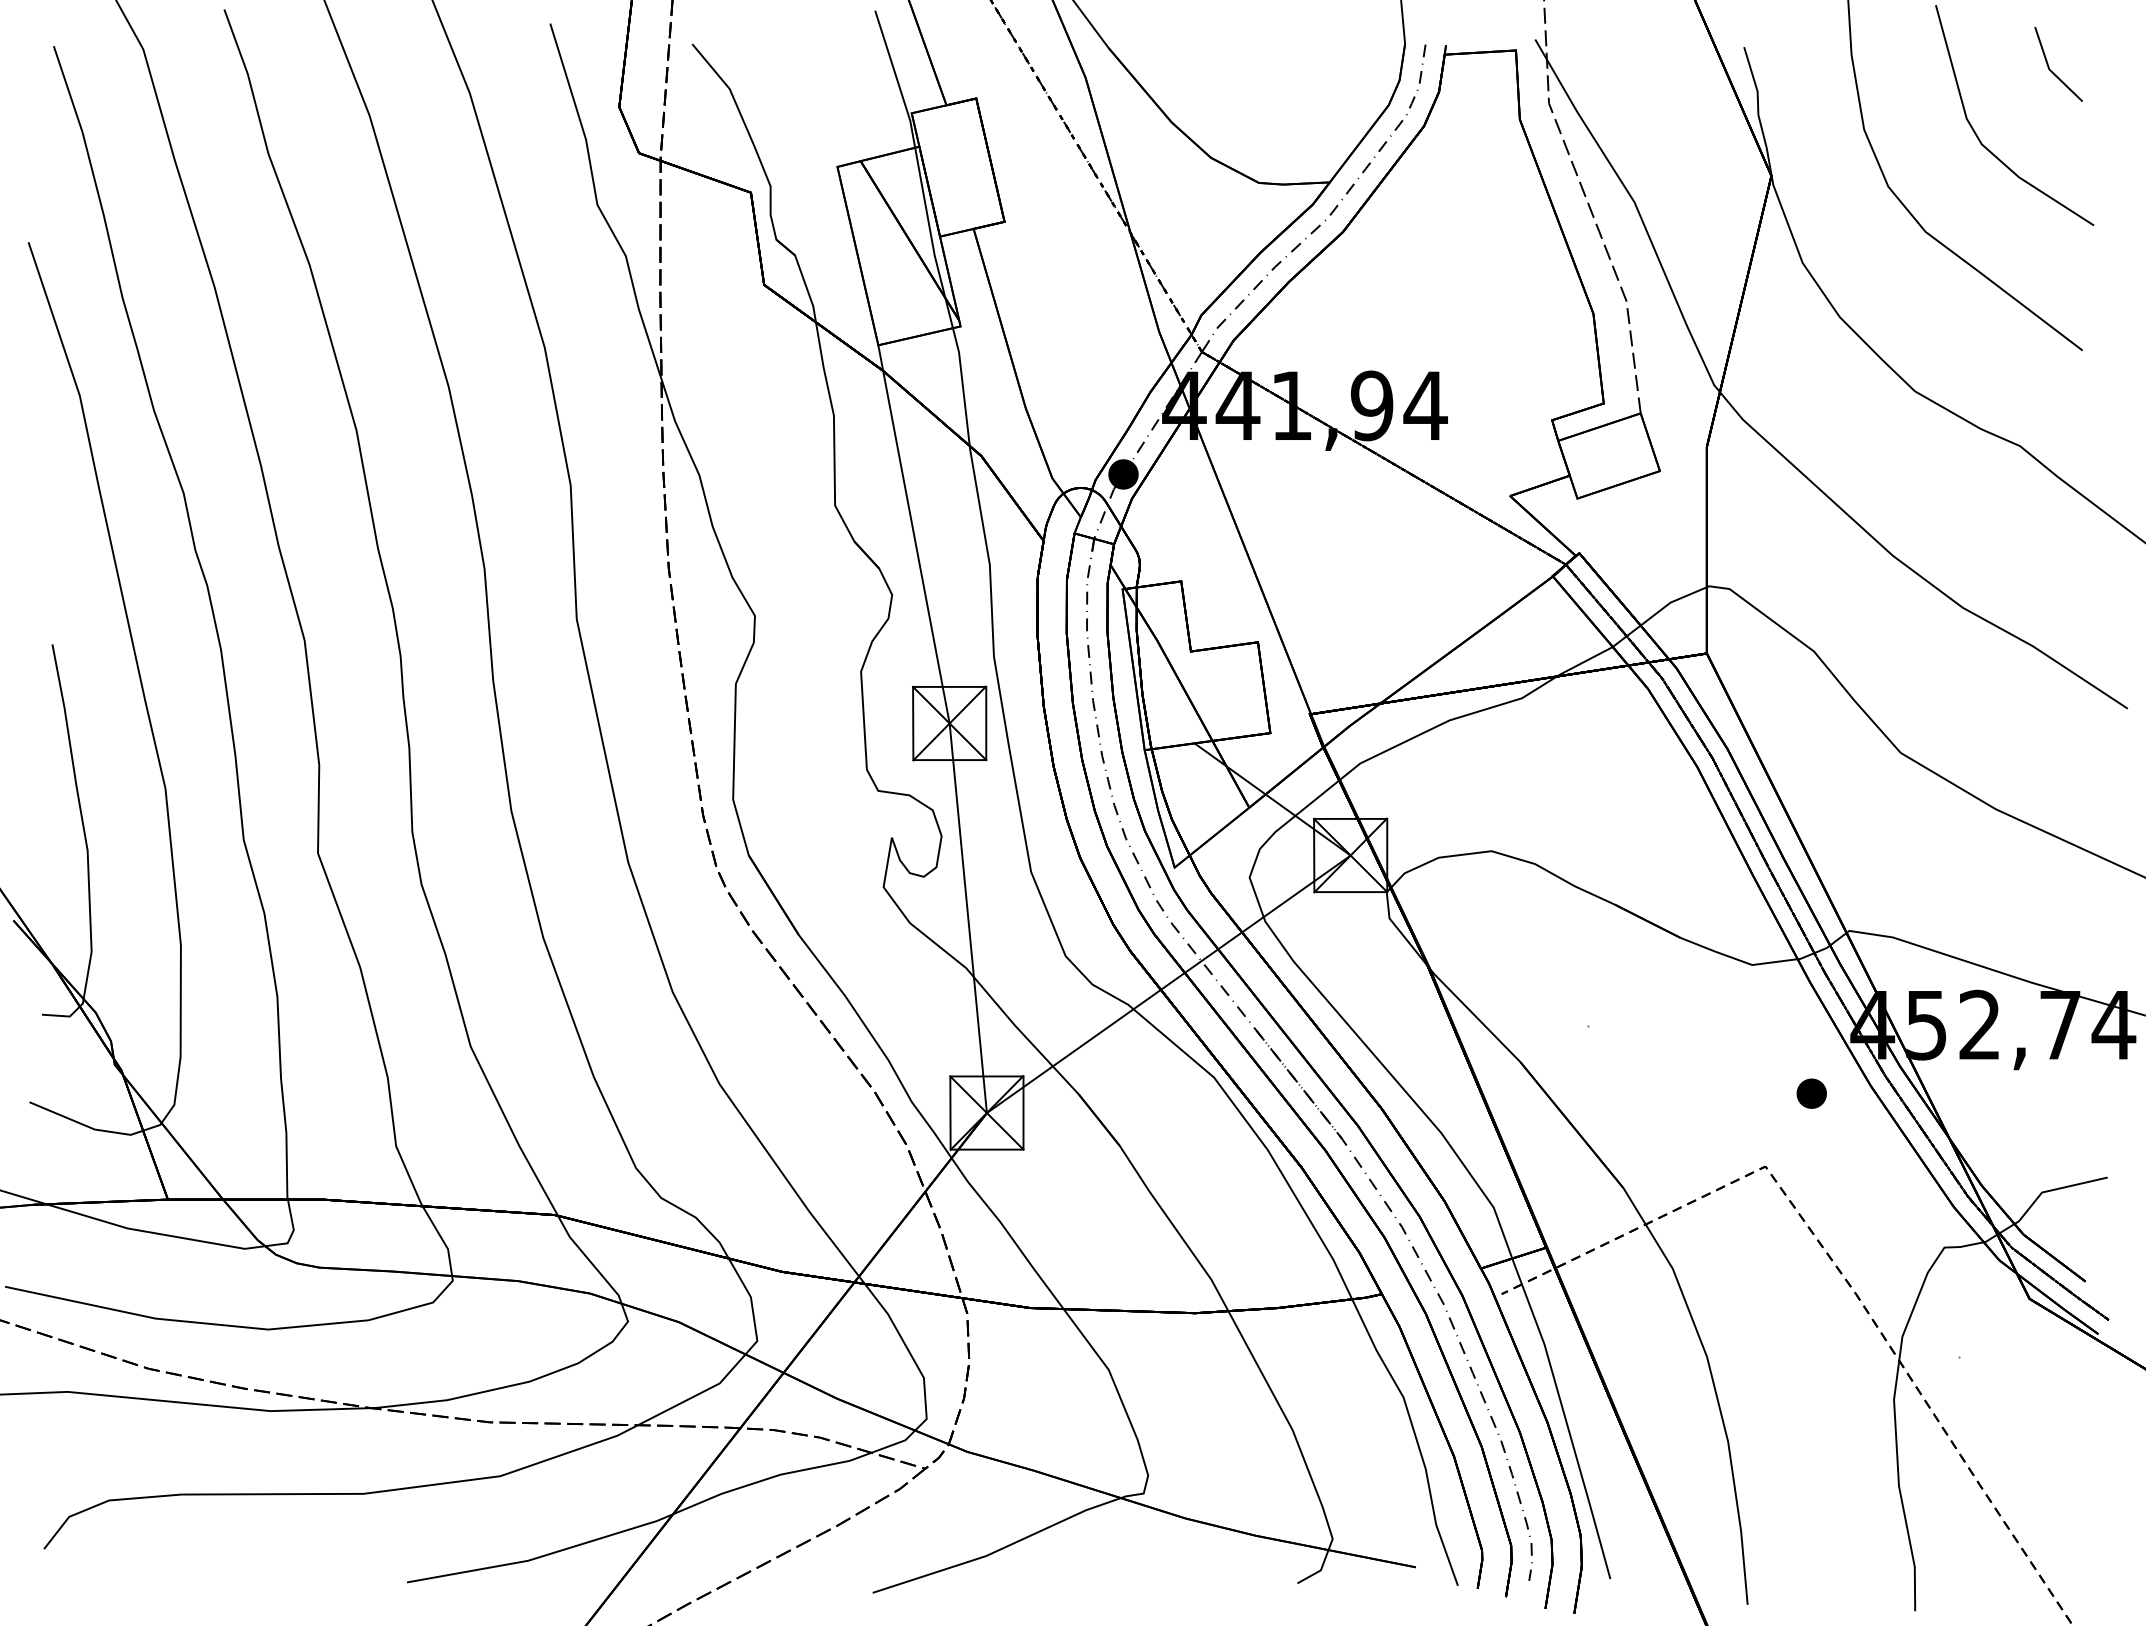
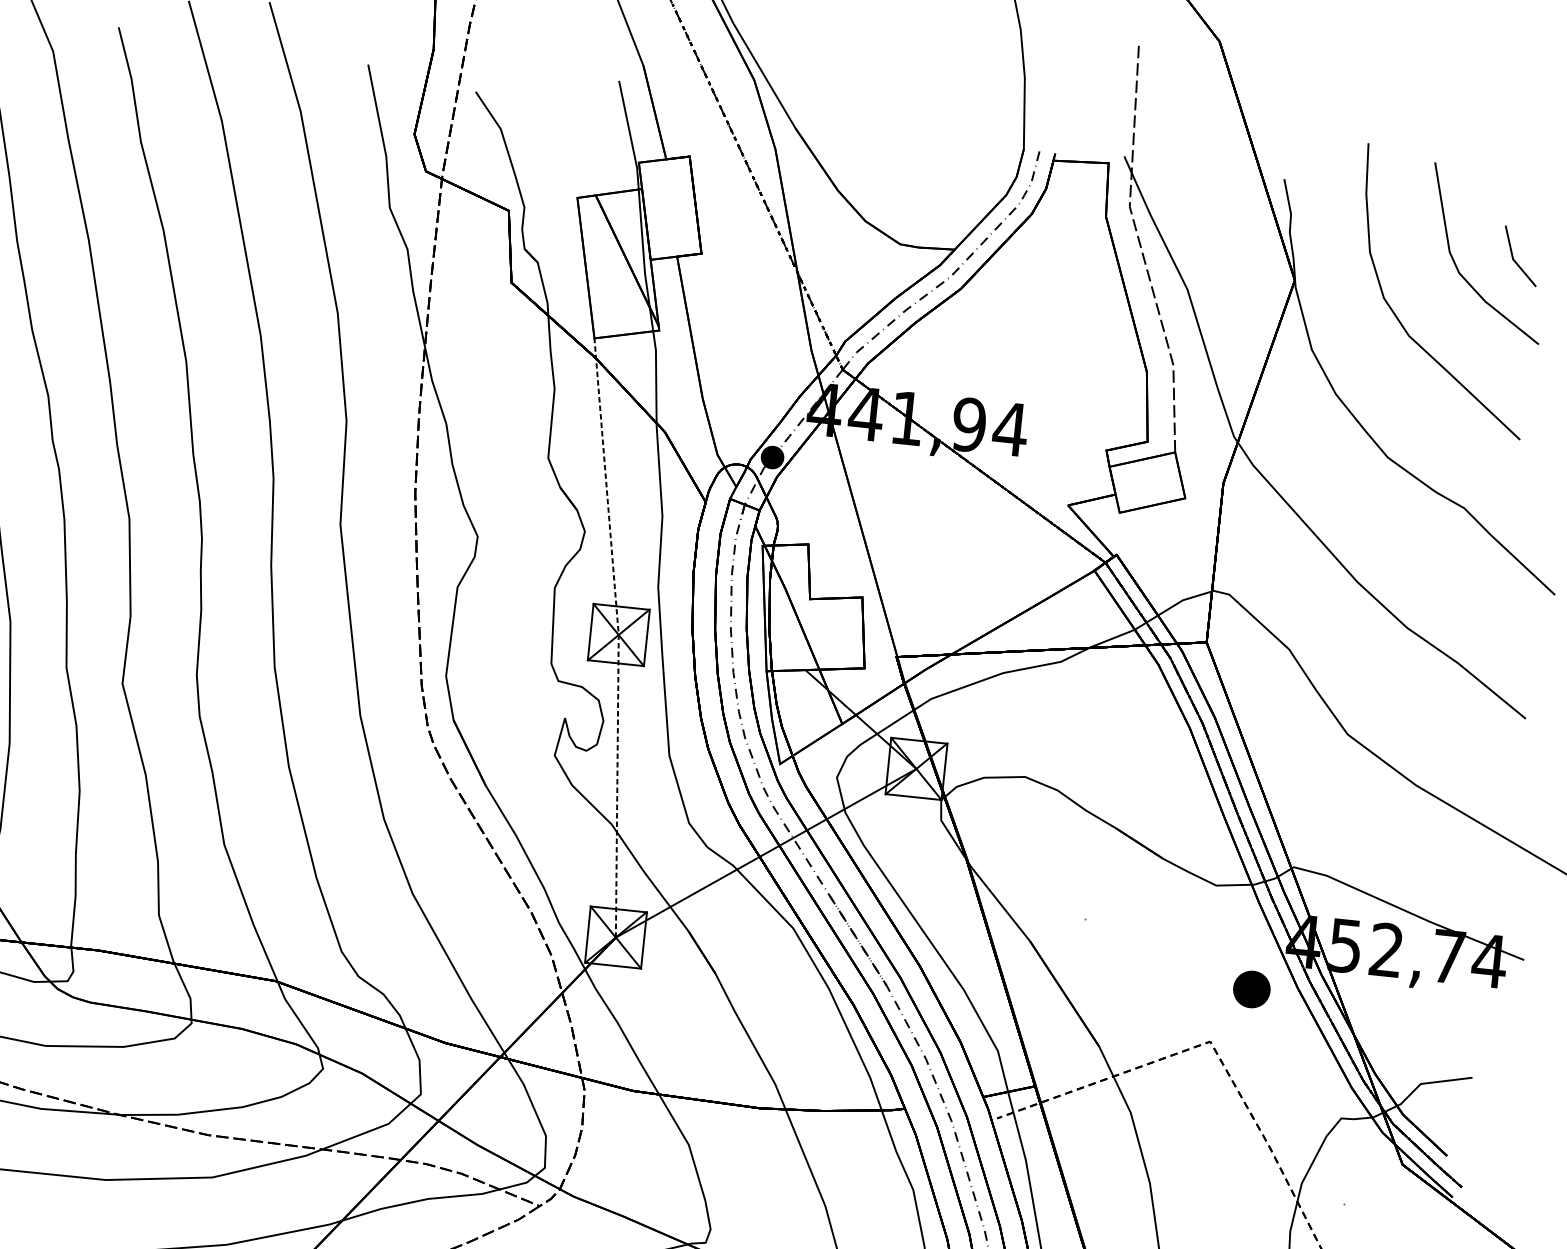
line: (2049, 66) -> (1513, 257), moved
line: (949, 726) -> (618, 637), solid -> dashed
part: (1811, 1093) -> (1251, 989), size x1.6

